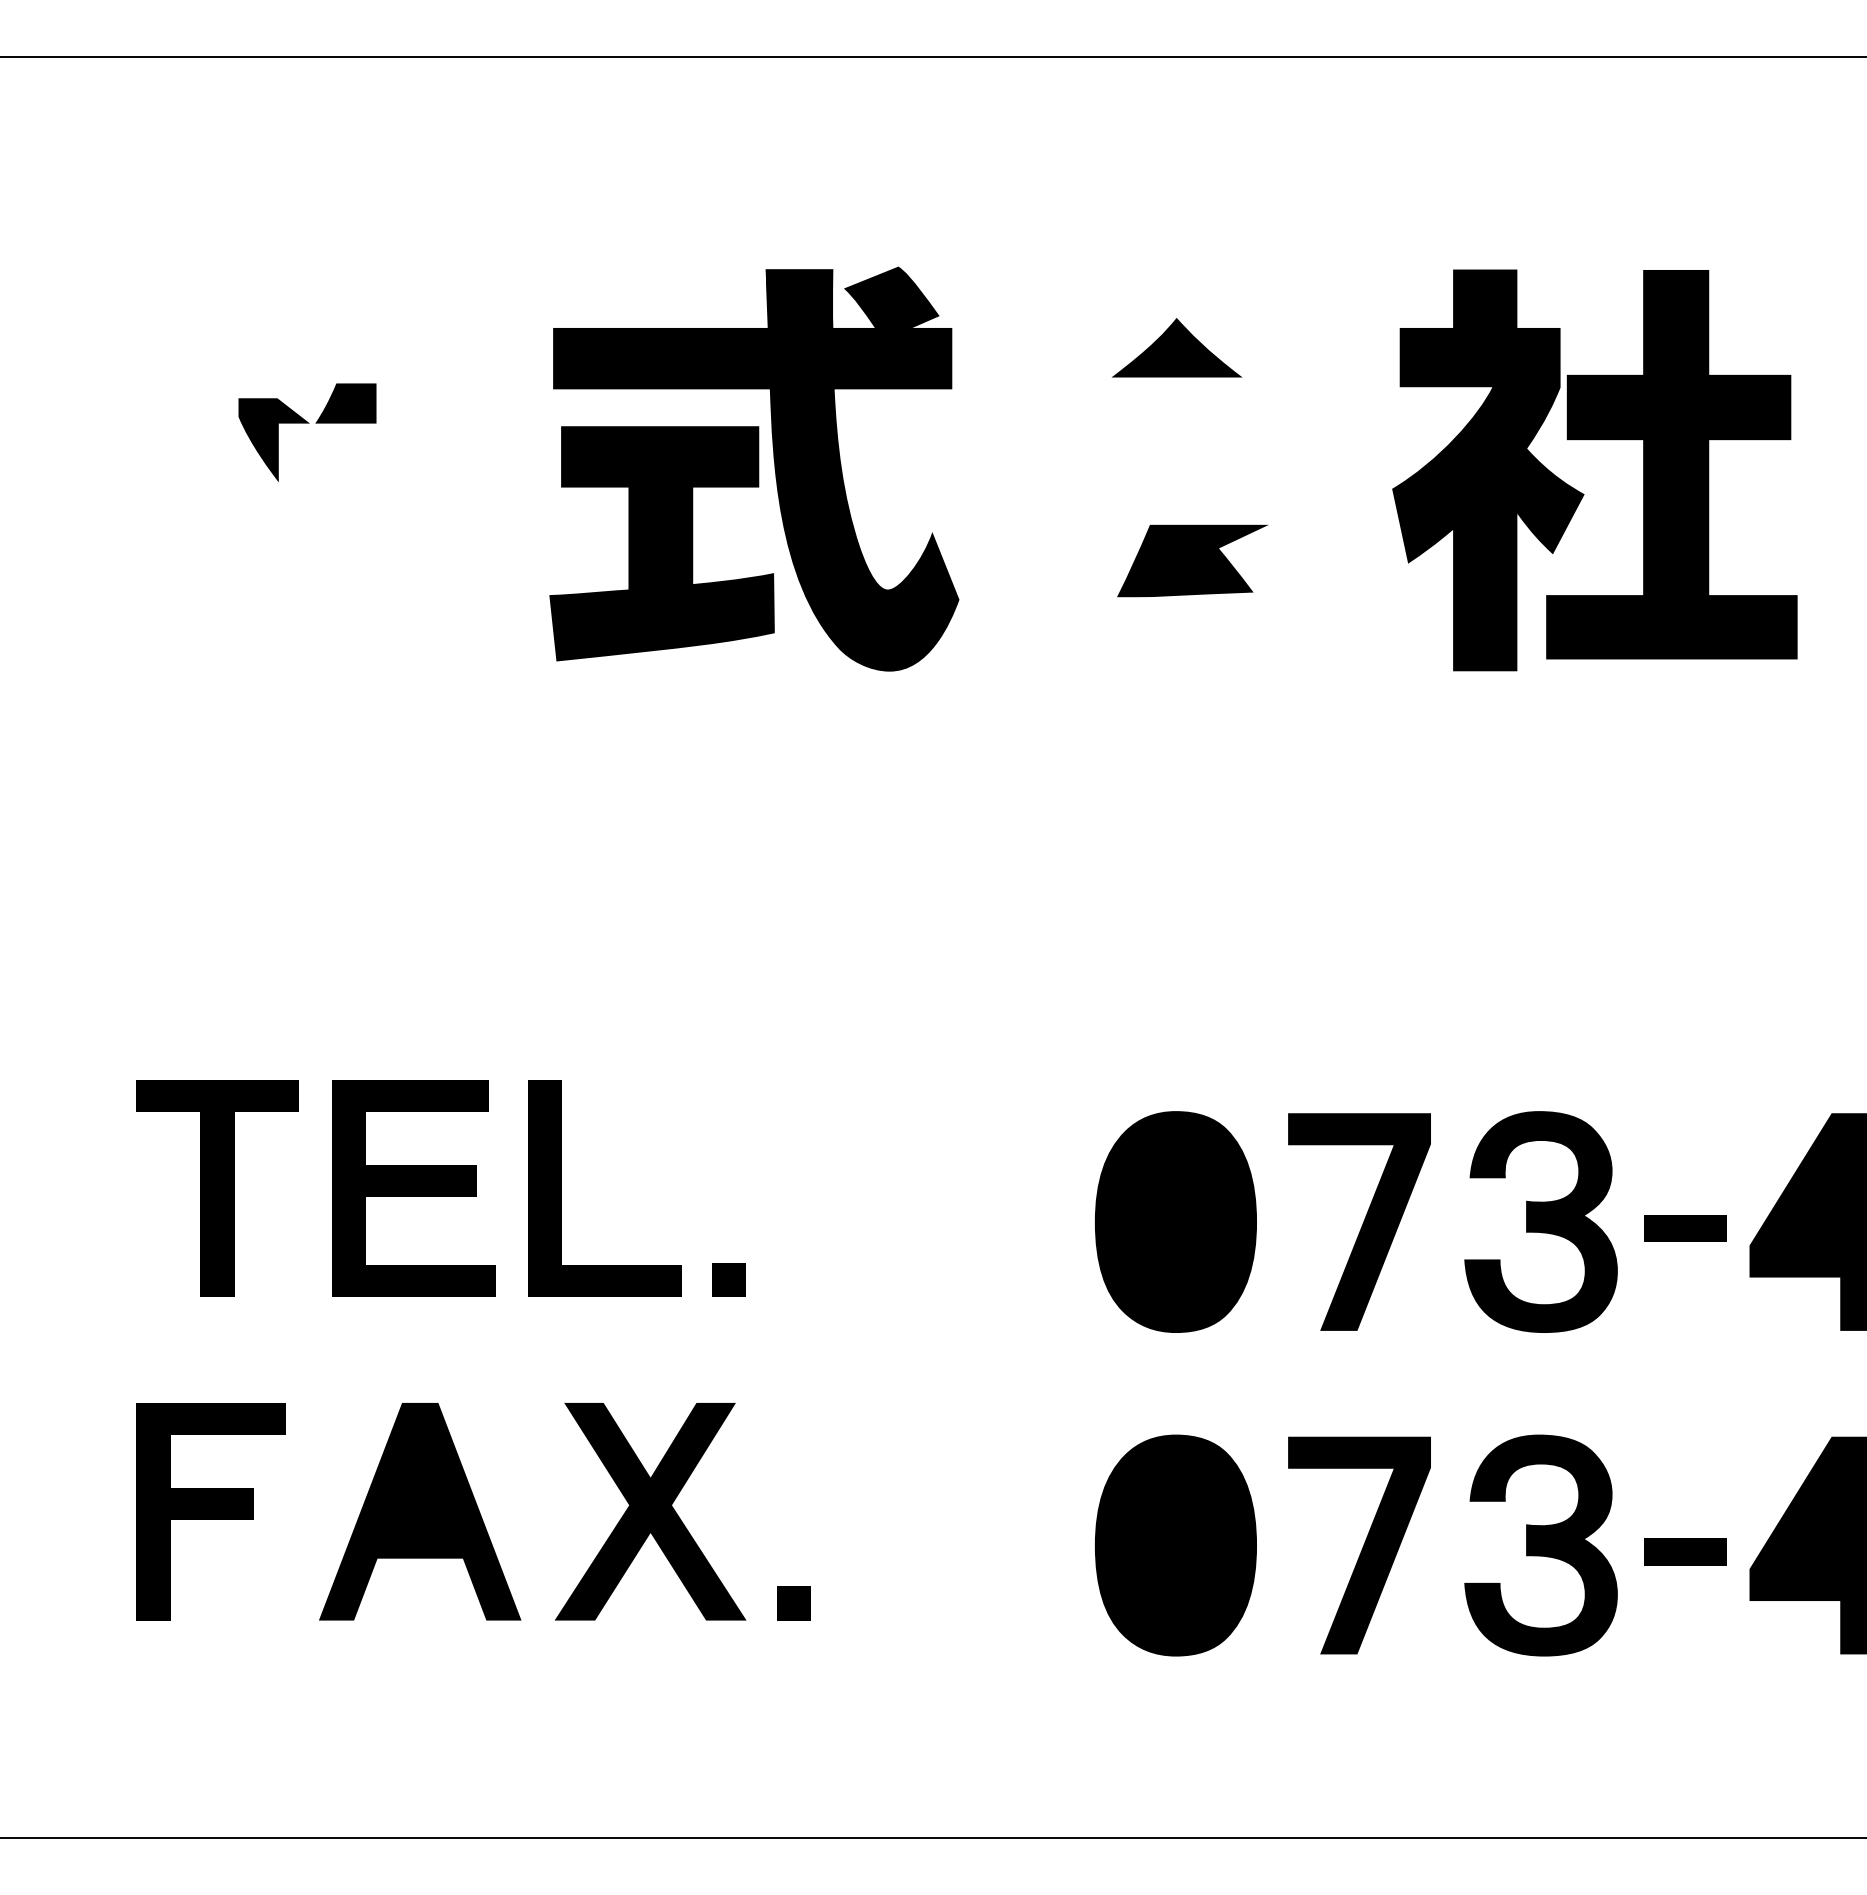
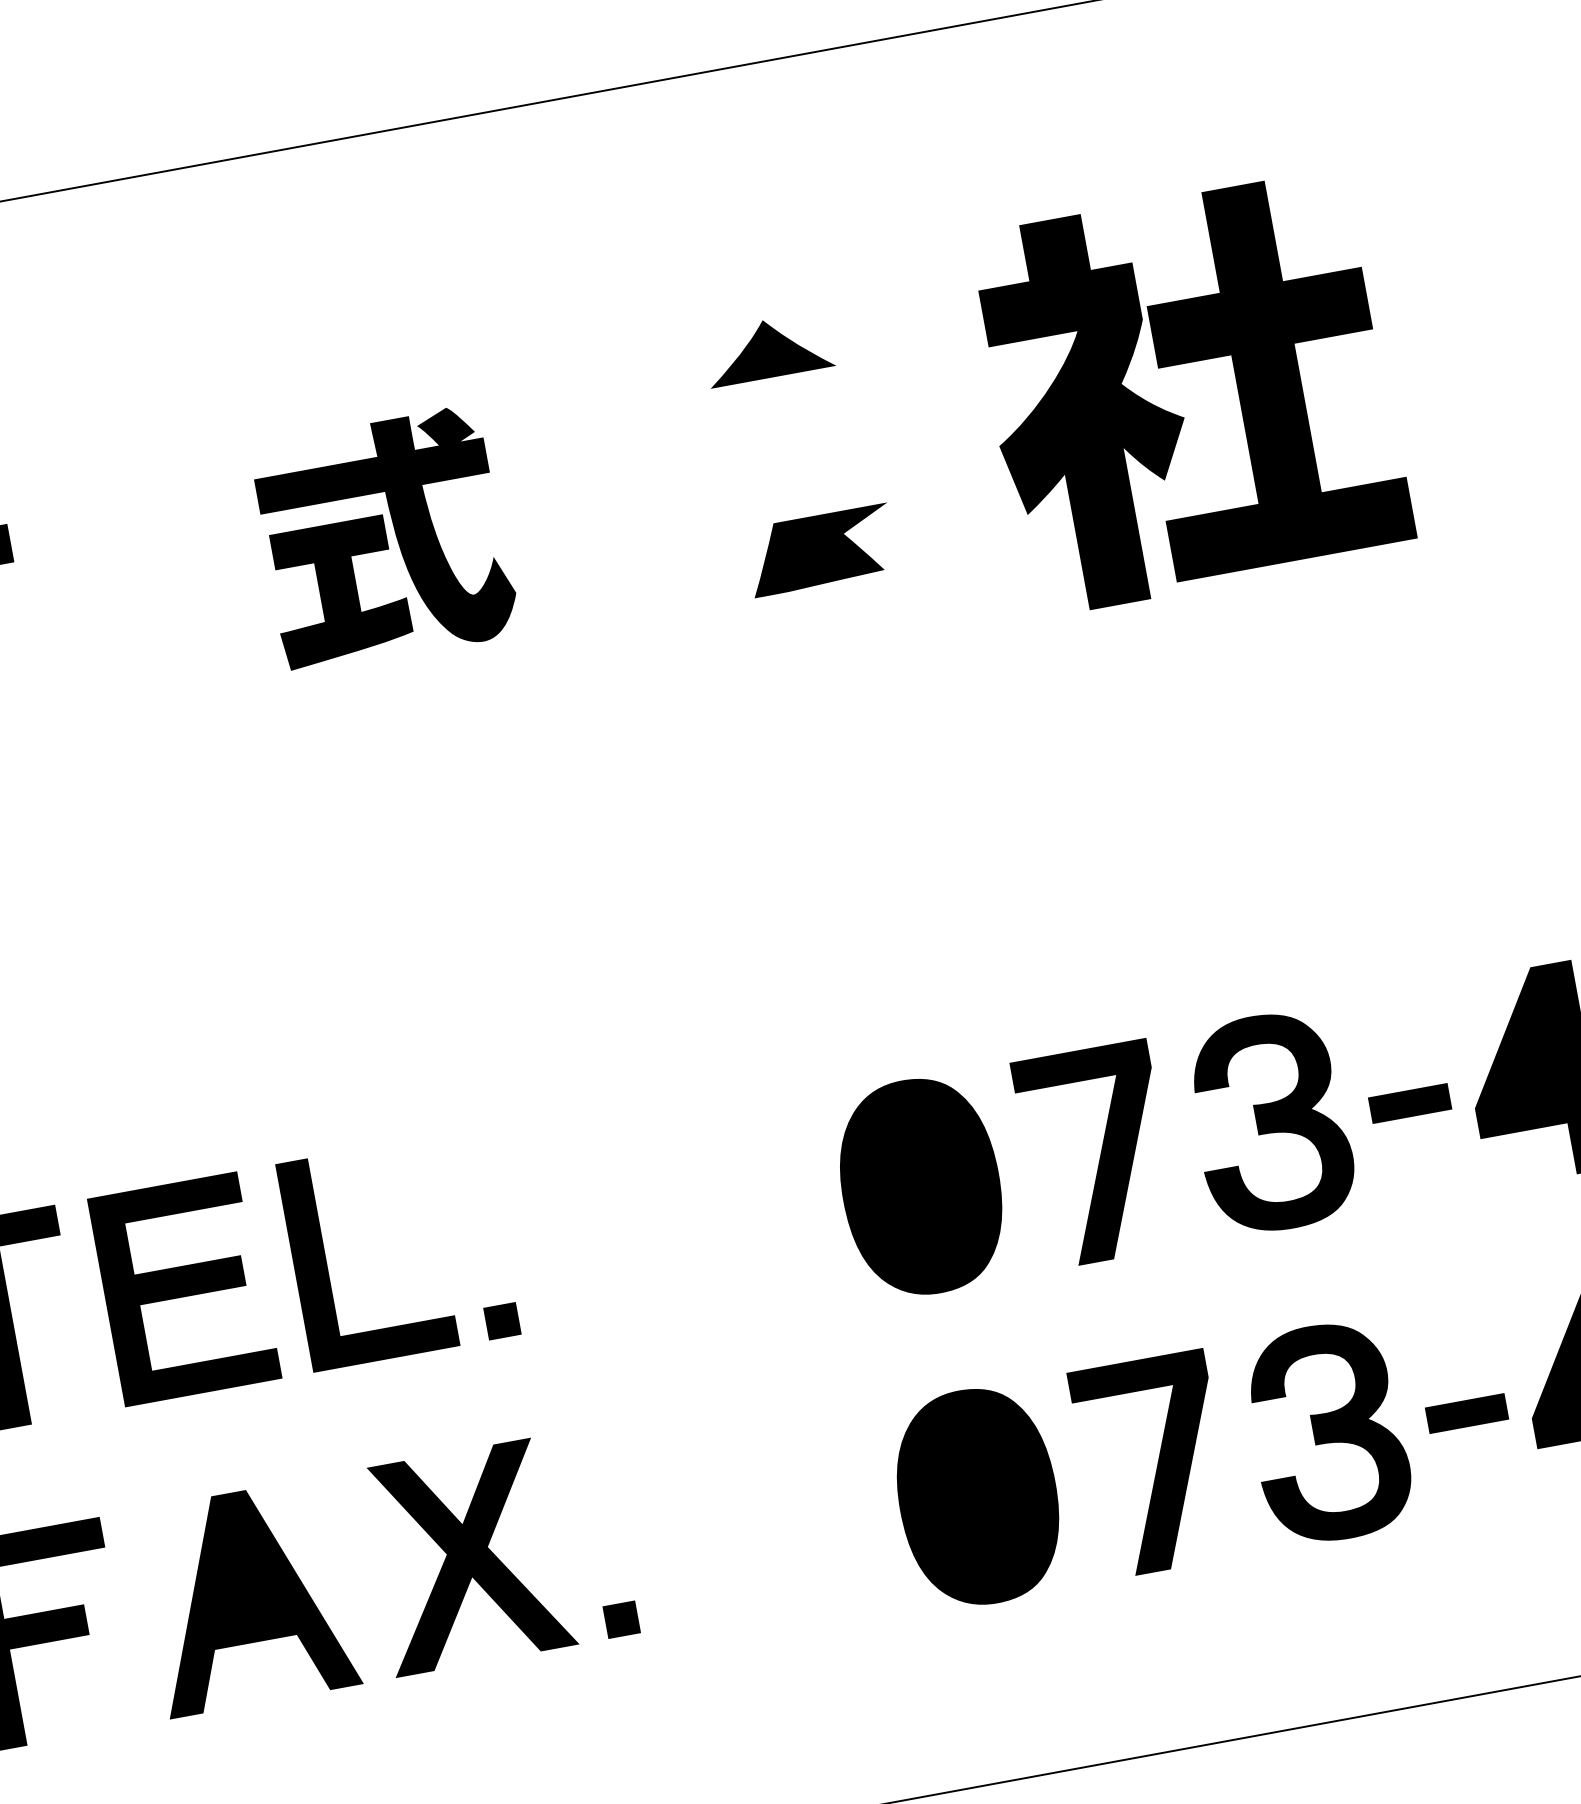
part: (754, 468) -> (384, 538), size x0.6

